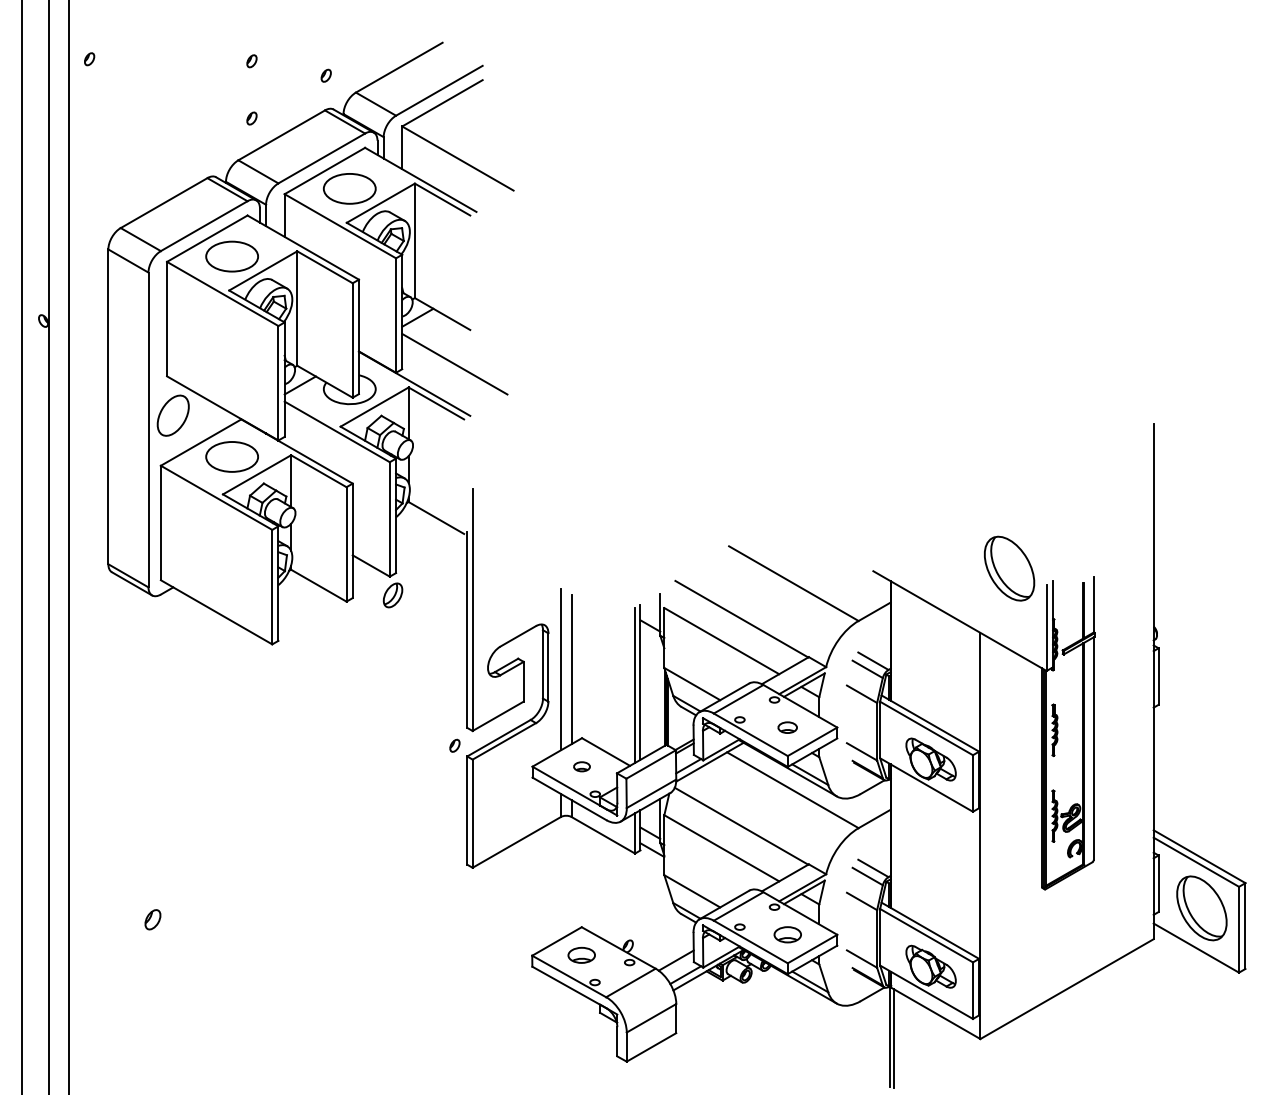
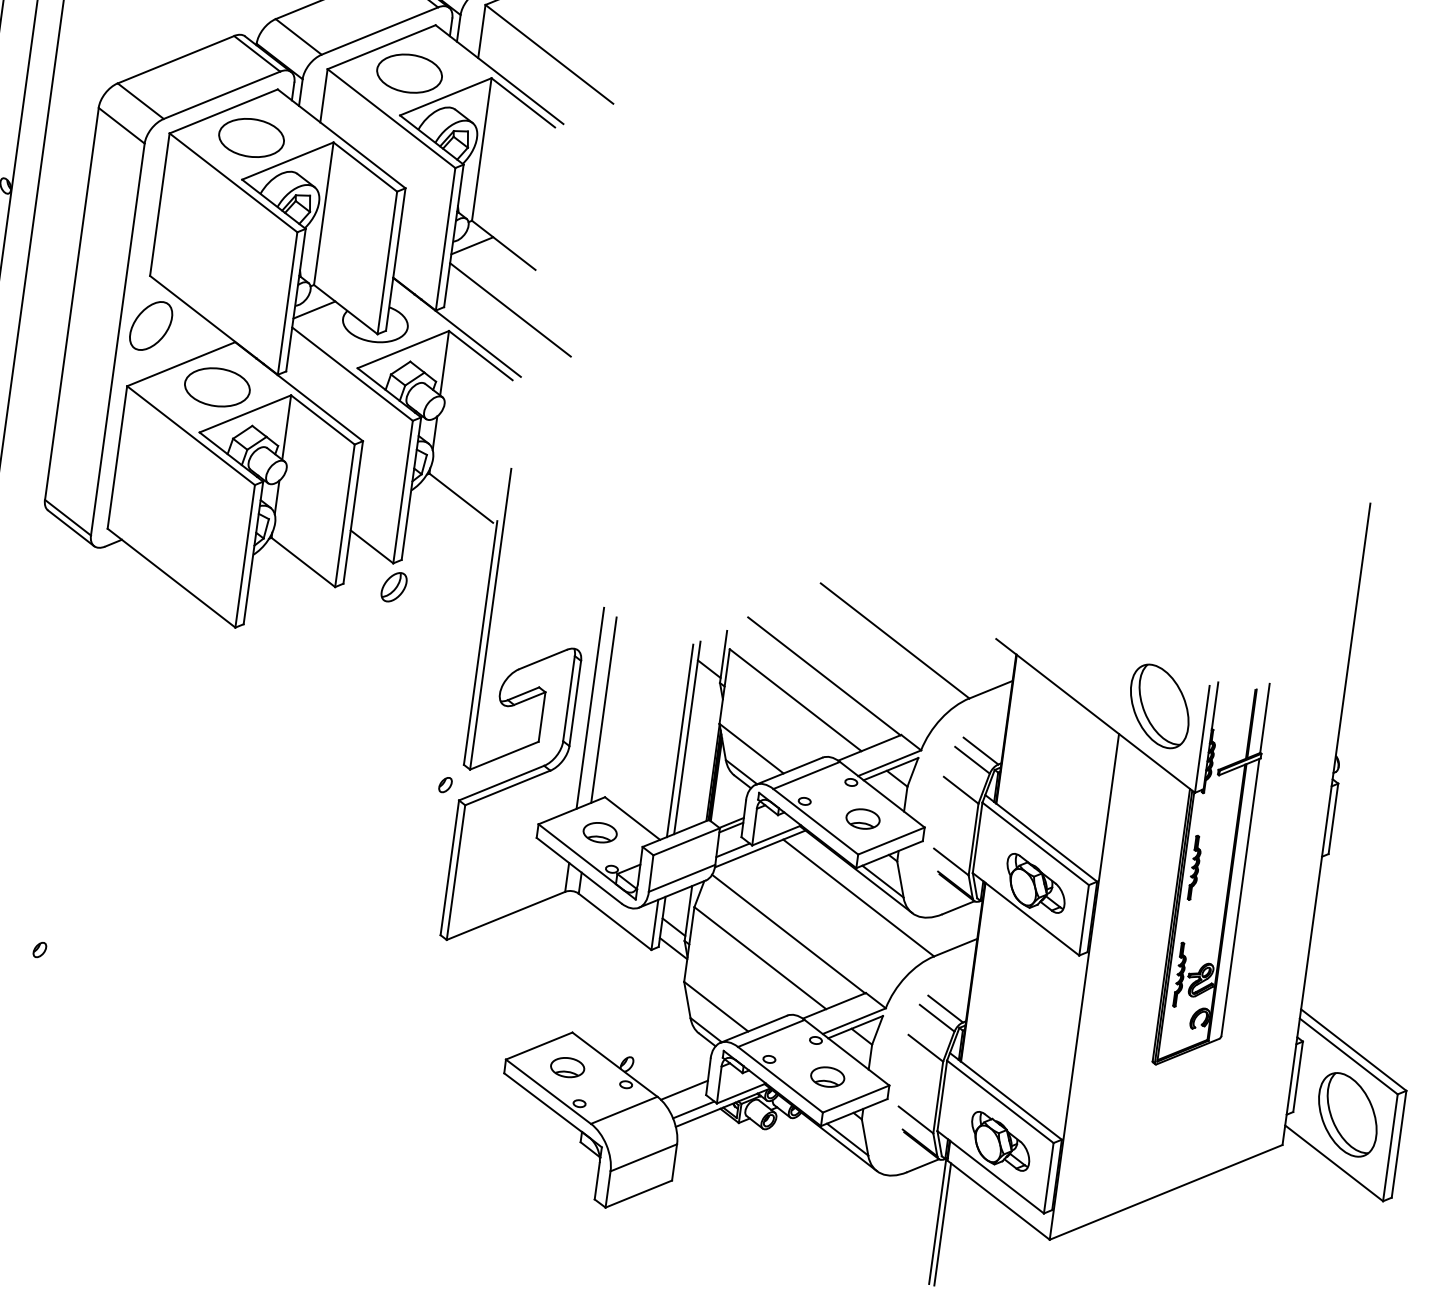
part: (1009, 568) -> (1159, 706), moved
part: (787, 727) -> (862, 818), size x1.43
part: (581, 766) -> (599, 832), size x1.67
part: (152, 919) -> (39, 949), size x0.62

